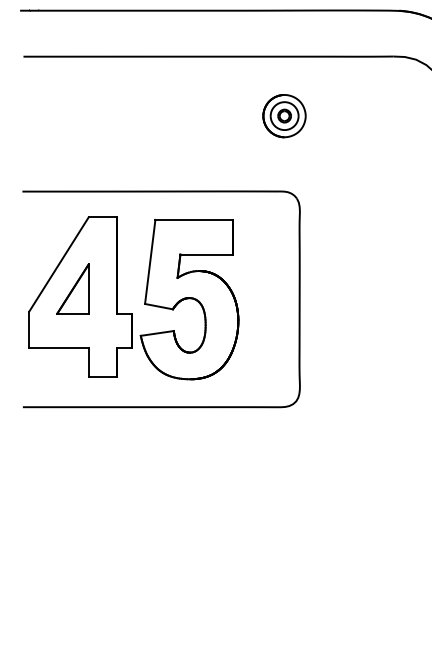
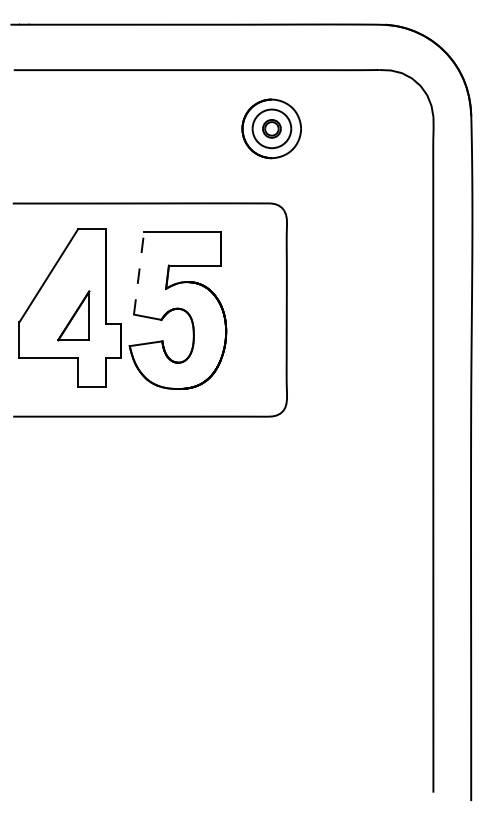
part: (284, 115) -> (271, 128), size x1.4
line: (150, 262) -> (139, 273), solid -> dashed
part: (72, 288) -> (73, 315), moved

